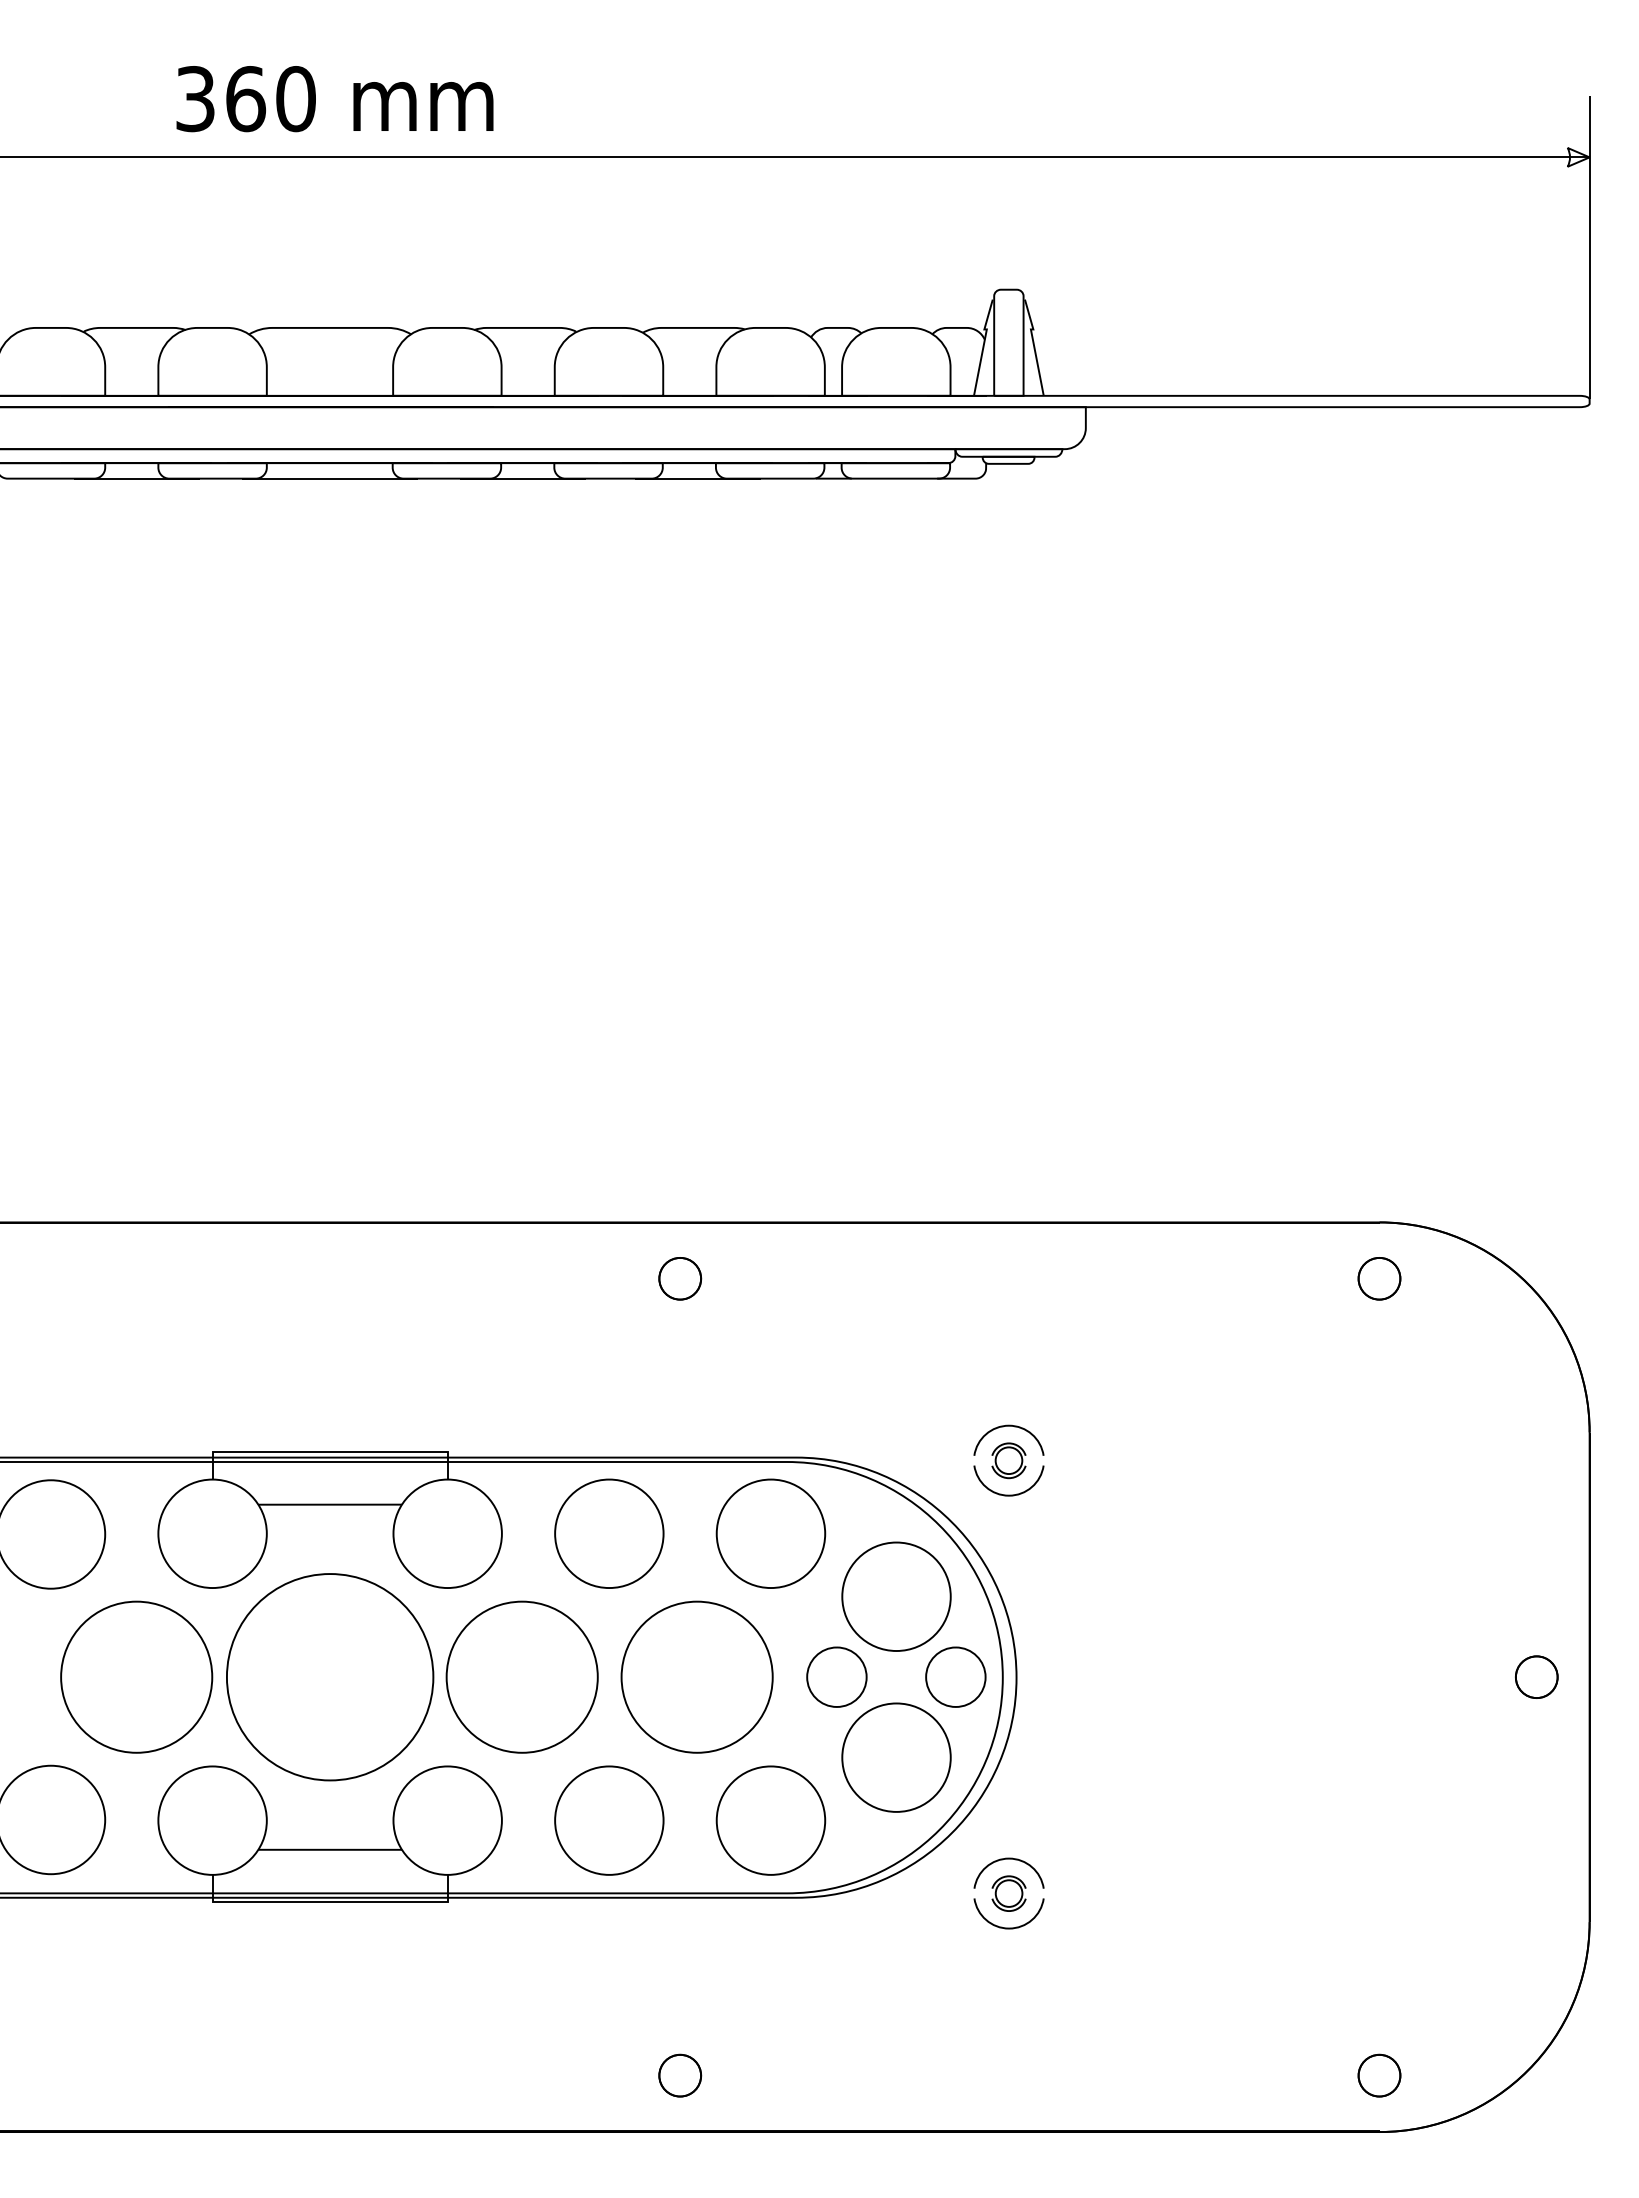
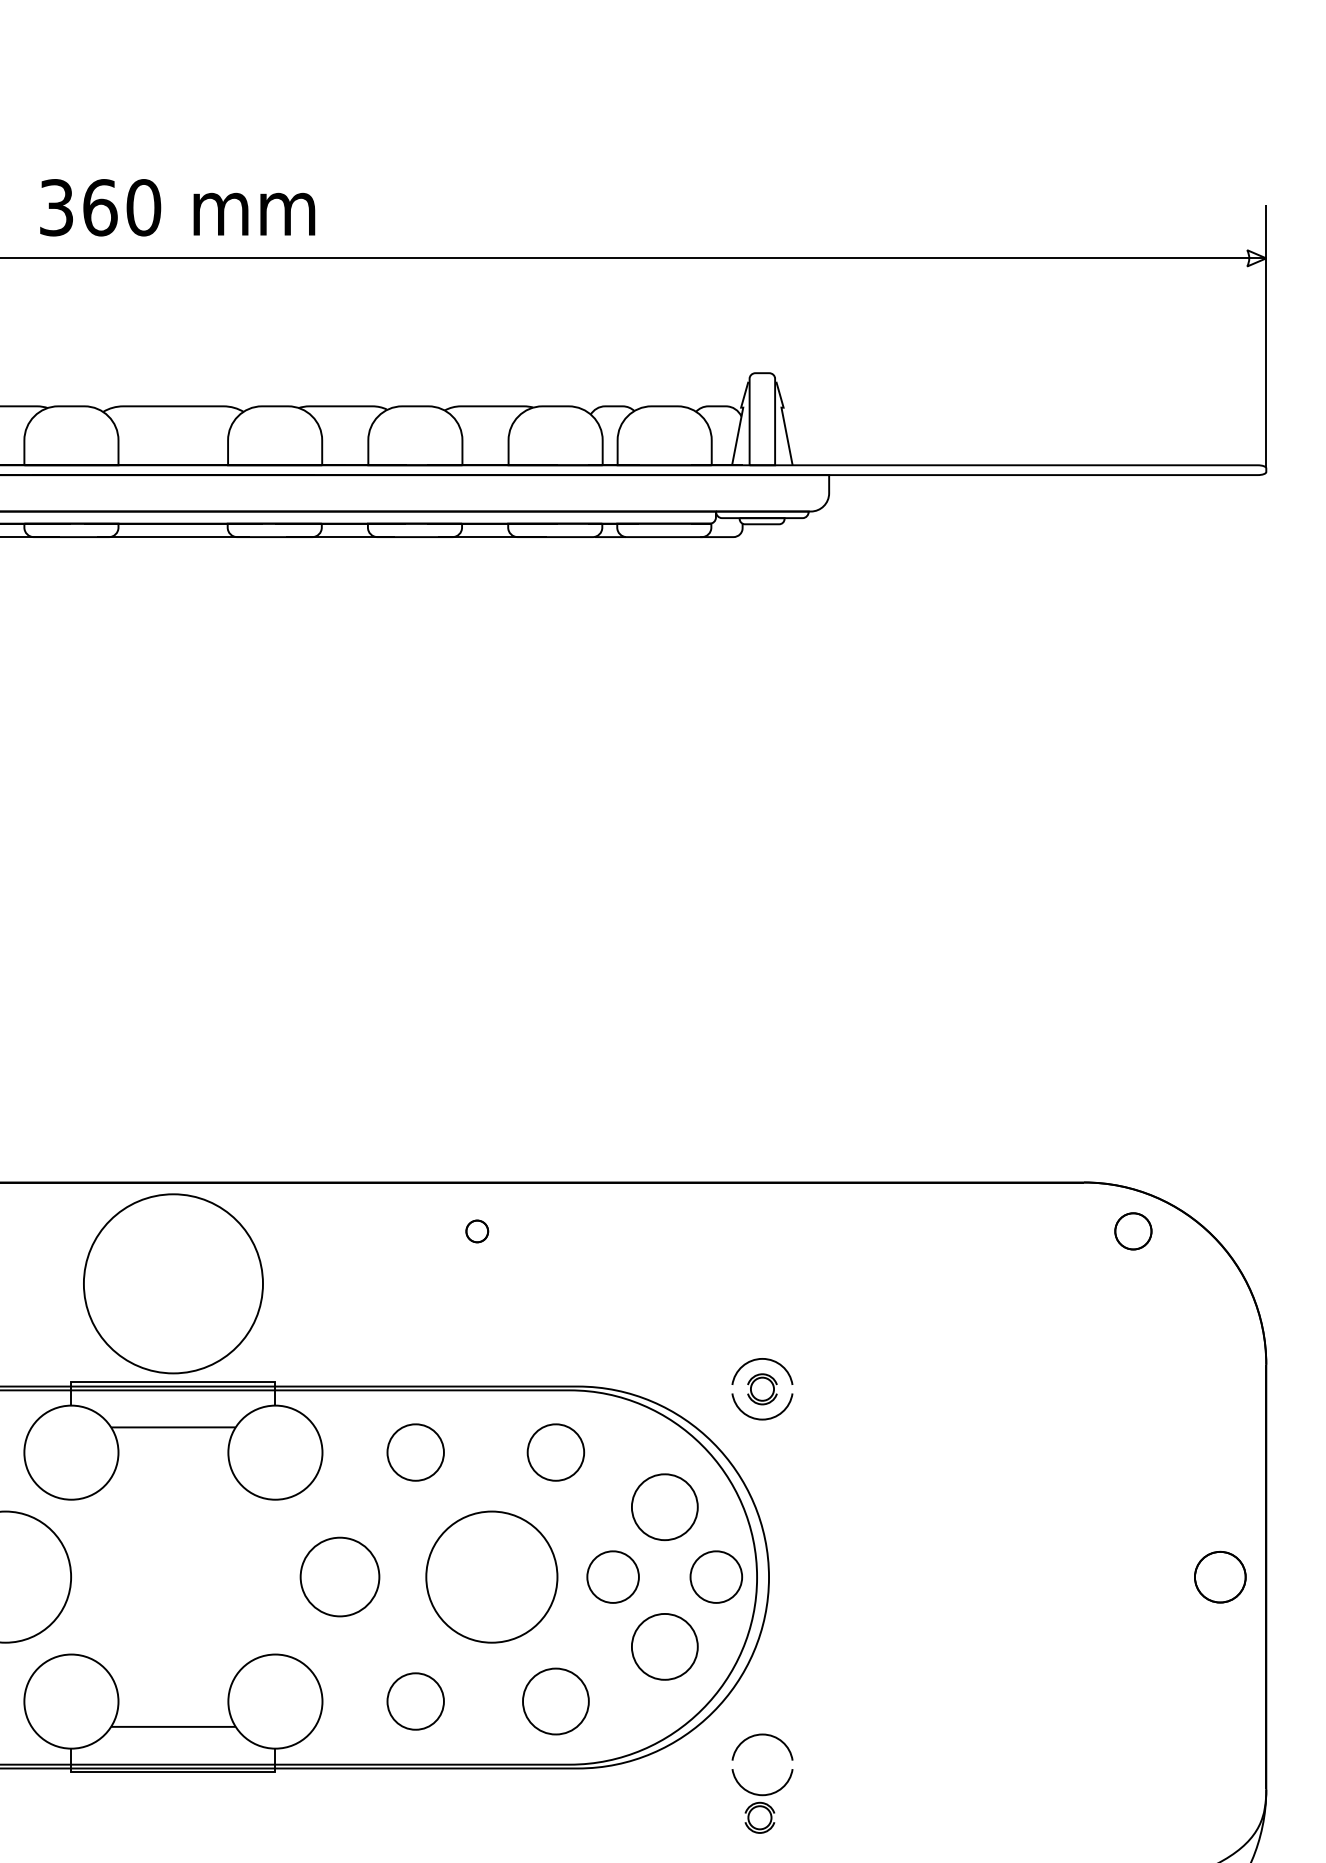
part: (680, 1278) -> (477, 1231), size x0.6
part: (1379, 1278) -> (1133, 1231), moved
part: (609, 1533) -> (415, 1452), size x0.6
part: (770, 1533) -> (555, 1452), size x0.6
part: (896, 1596) -> (664, 1507), size x0.7
part: (521, 1676) -> (339, 1576), size x0.6
part: (1536, 1676) -> (1220, 1576), size x1.4
part: (330, 1677) -> (173, 1284), moved
part: (896, 1757) -> (664, 1646), size x0.7
part: (609, 1820) -> (415, 1701), size x0.6
part: (770, 1820) -> (555, 1701), size x0.7
part: (1008, 1893) -> (759, 1817), moved

